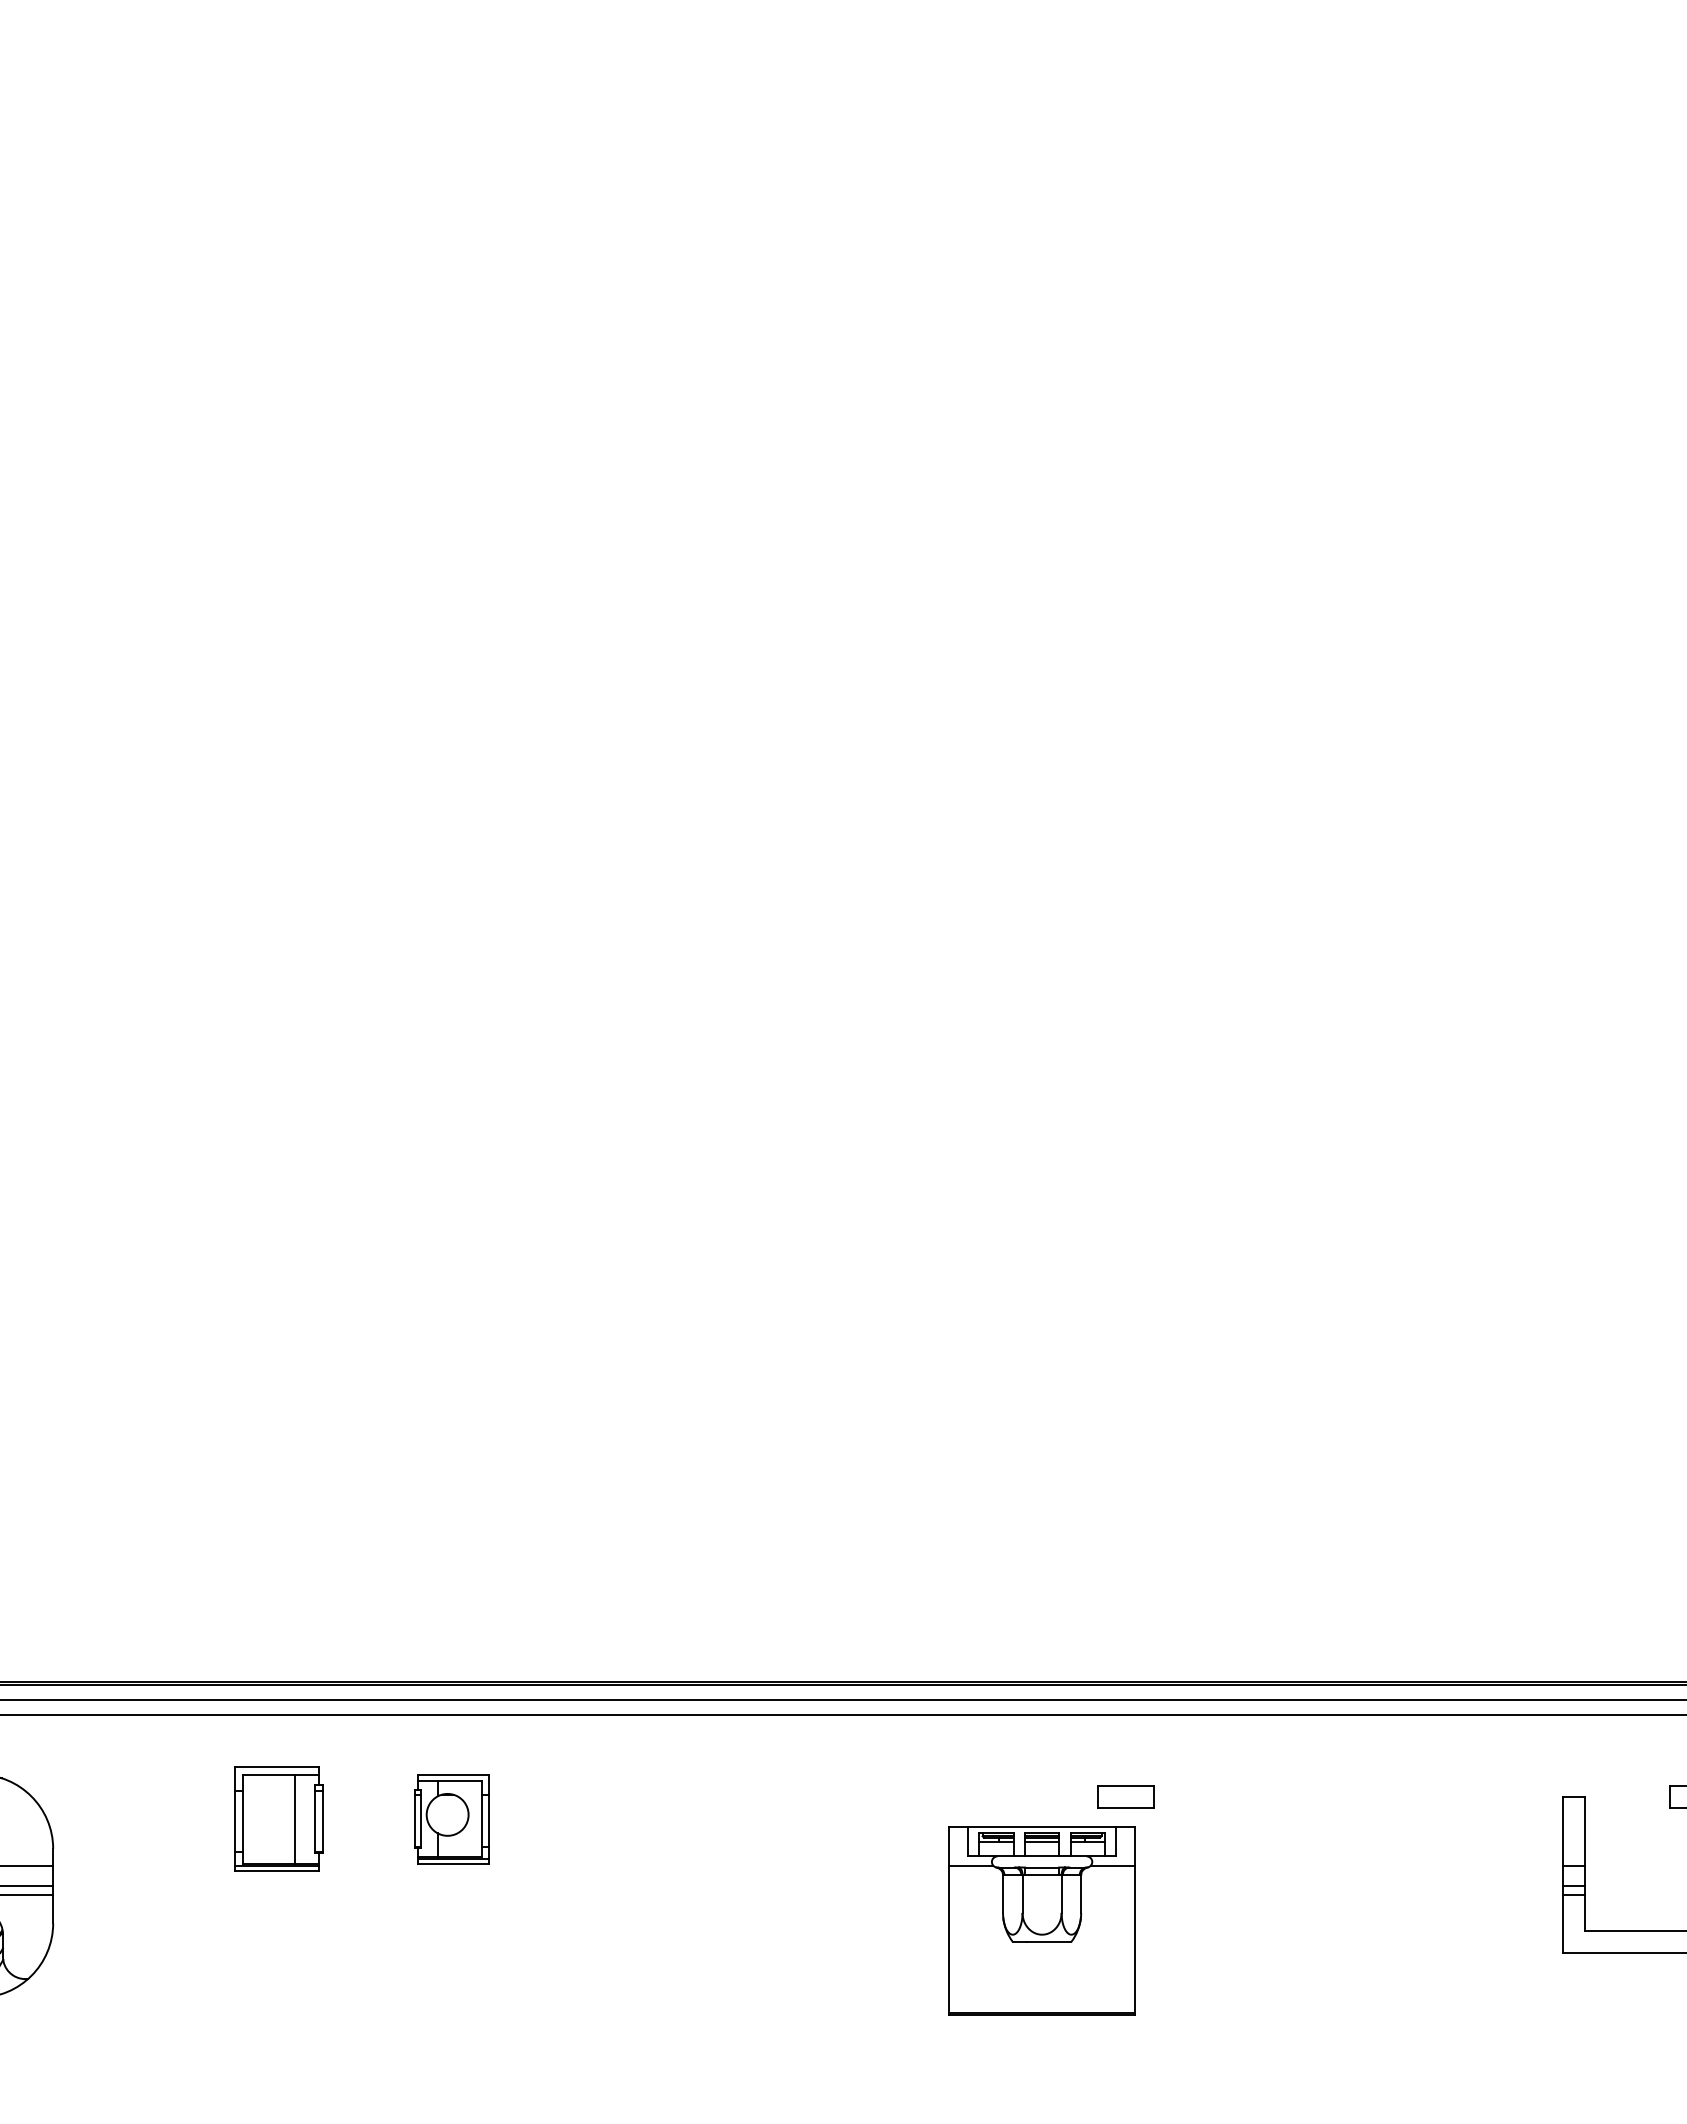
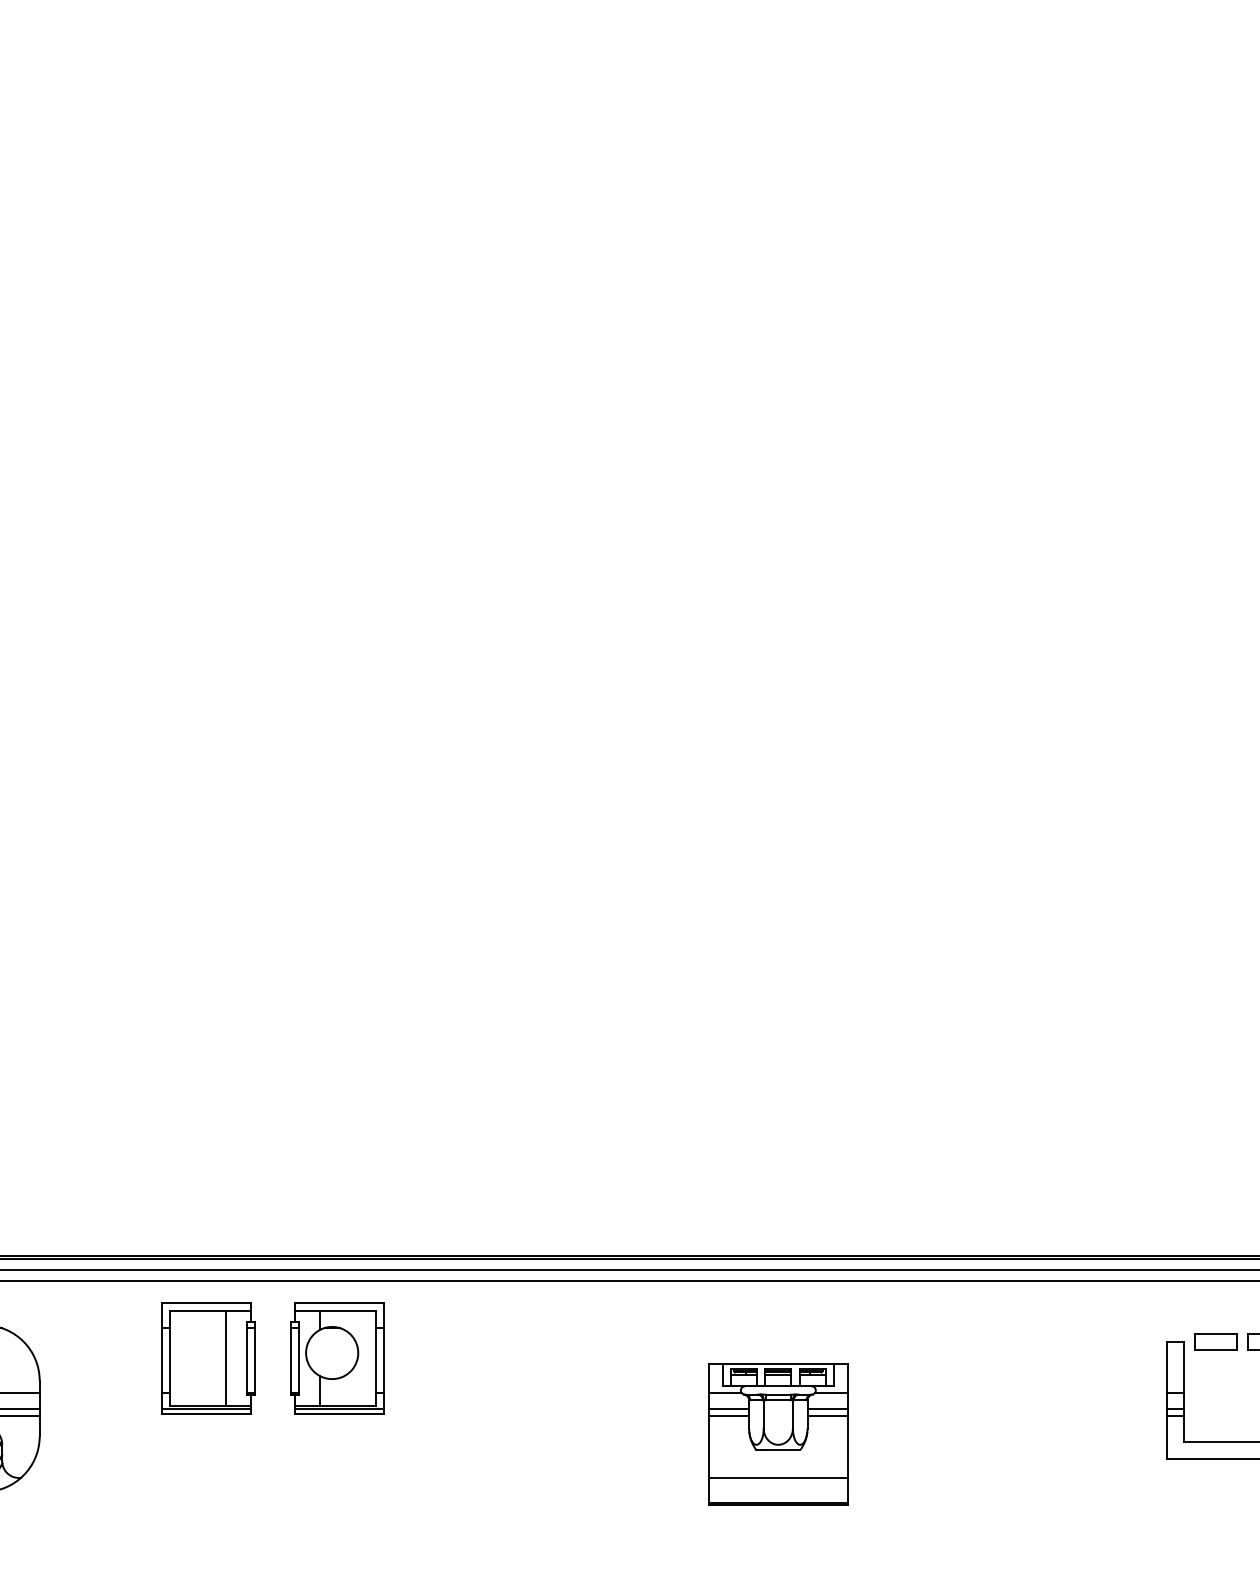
part: (1125, 1796) -> (1215, 1341), moved
part: (278, 1819) -> (208, 1358), size x1.43
part: (451, 1819) -> (337, 1358), size x1.67
line: (976, 1886) -> (729, 1408), added
line: (1108, 1886) -> (827, 1408), added
line: (976, 1895) -> (729, 1415), added
line: (1108, 1895) -> (827, 1415), added
line: (1042, 1979) -> (778, 1478), added

